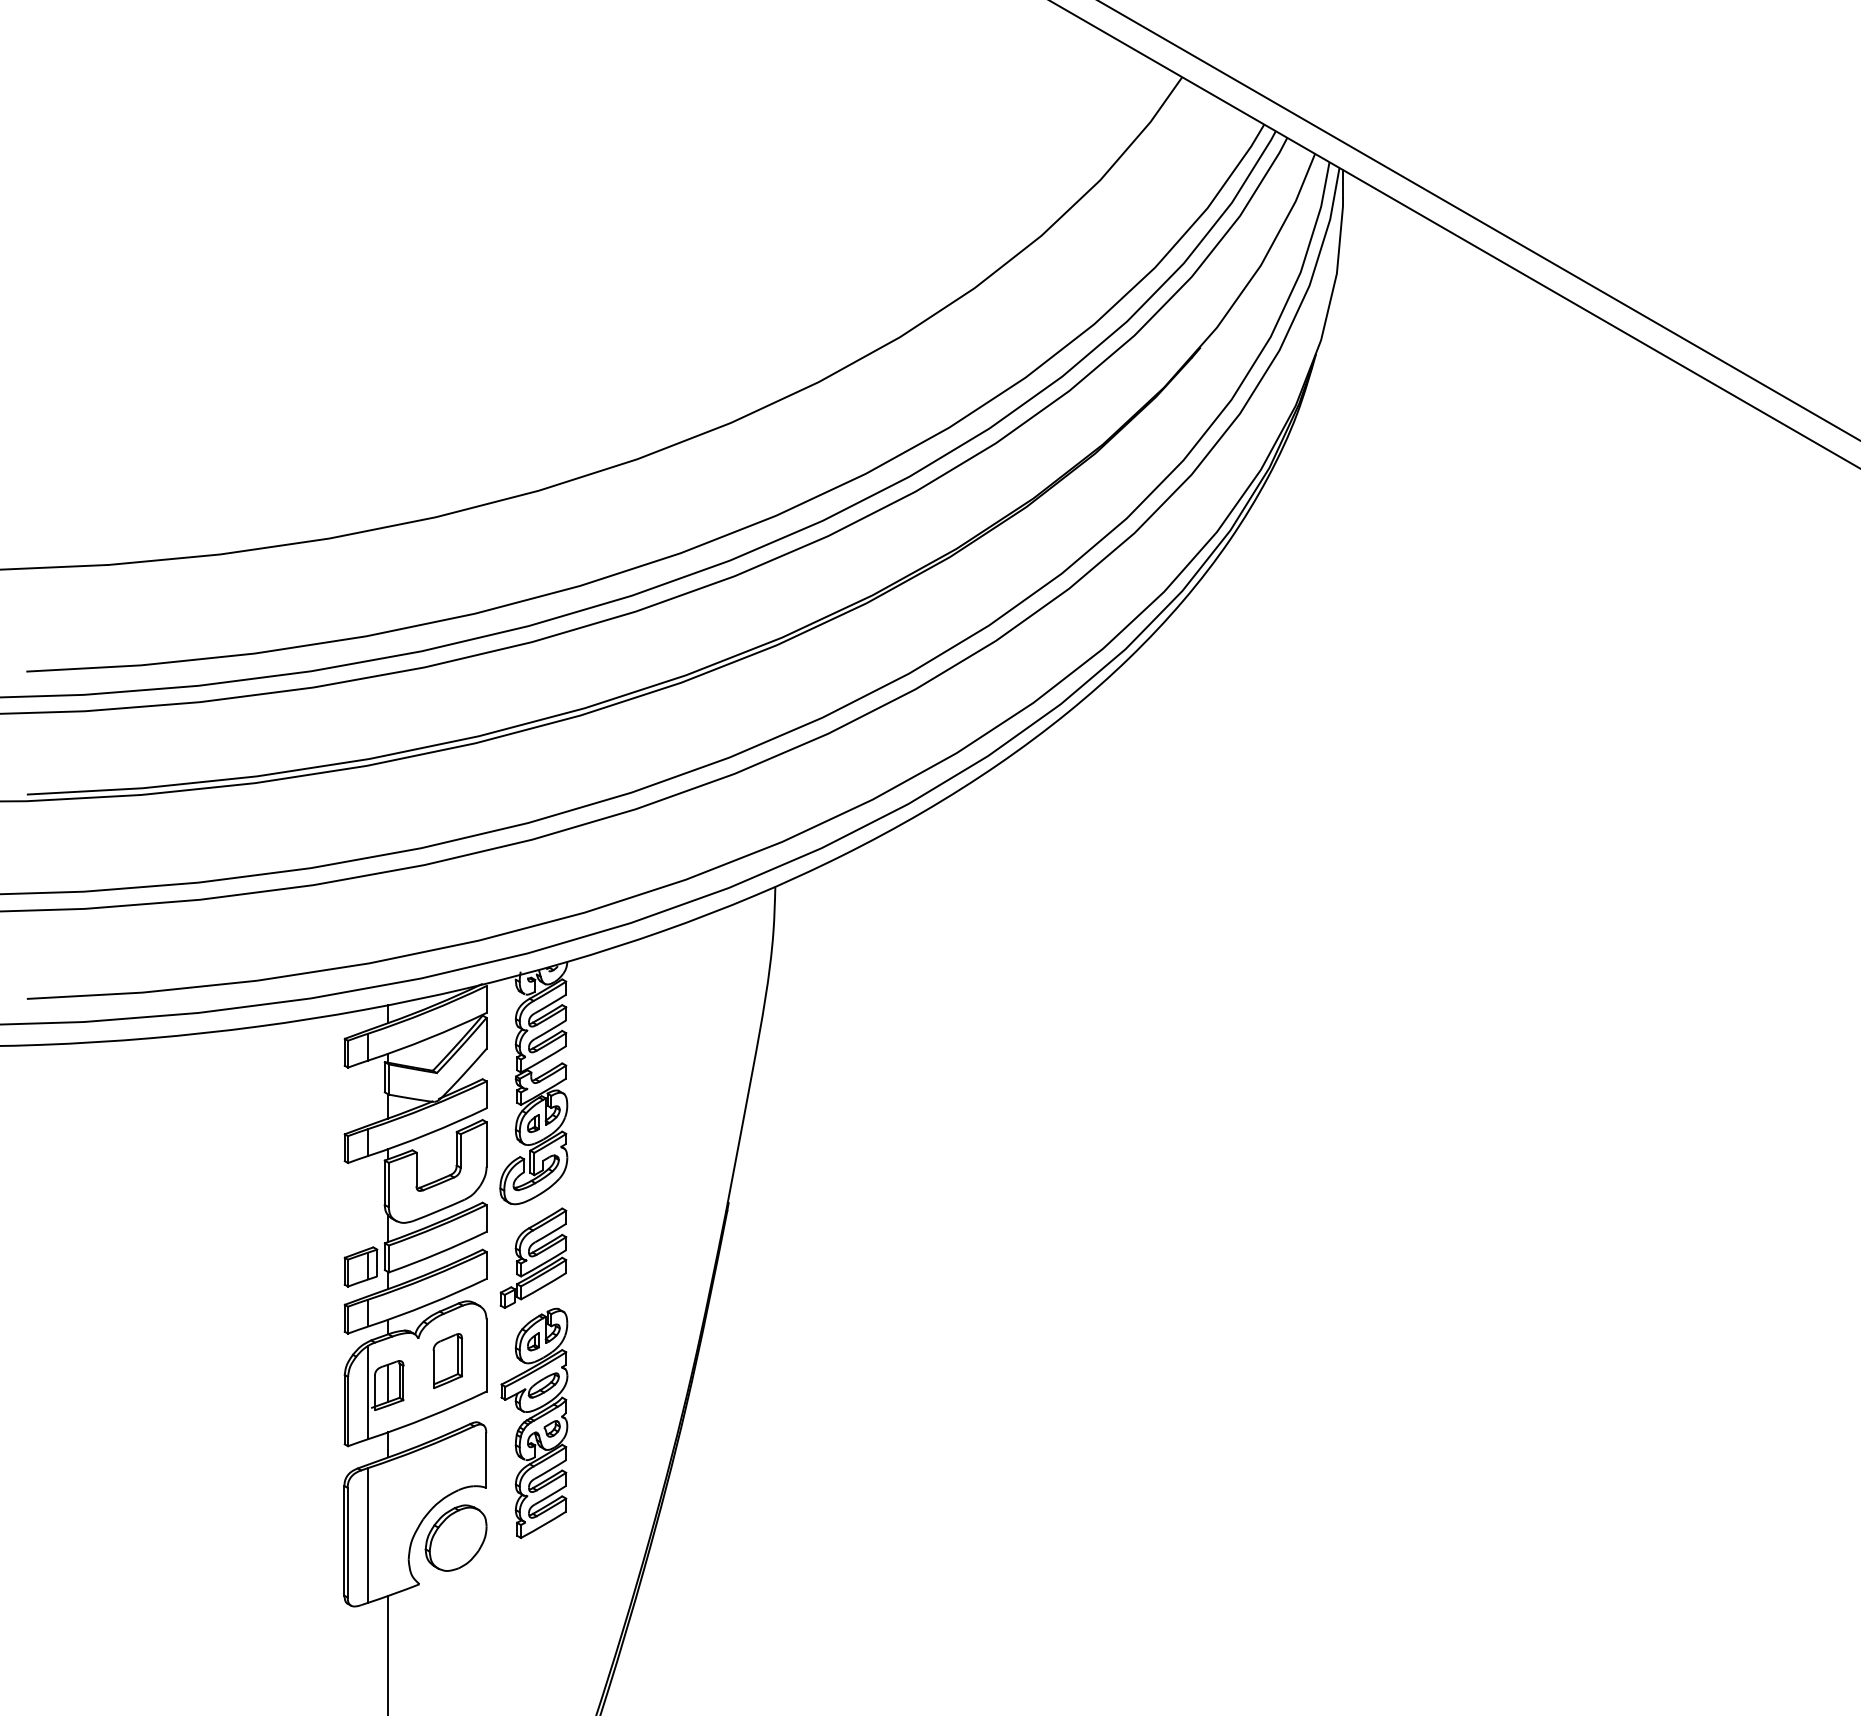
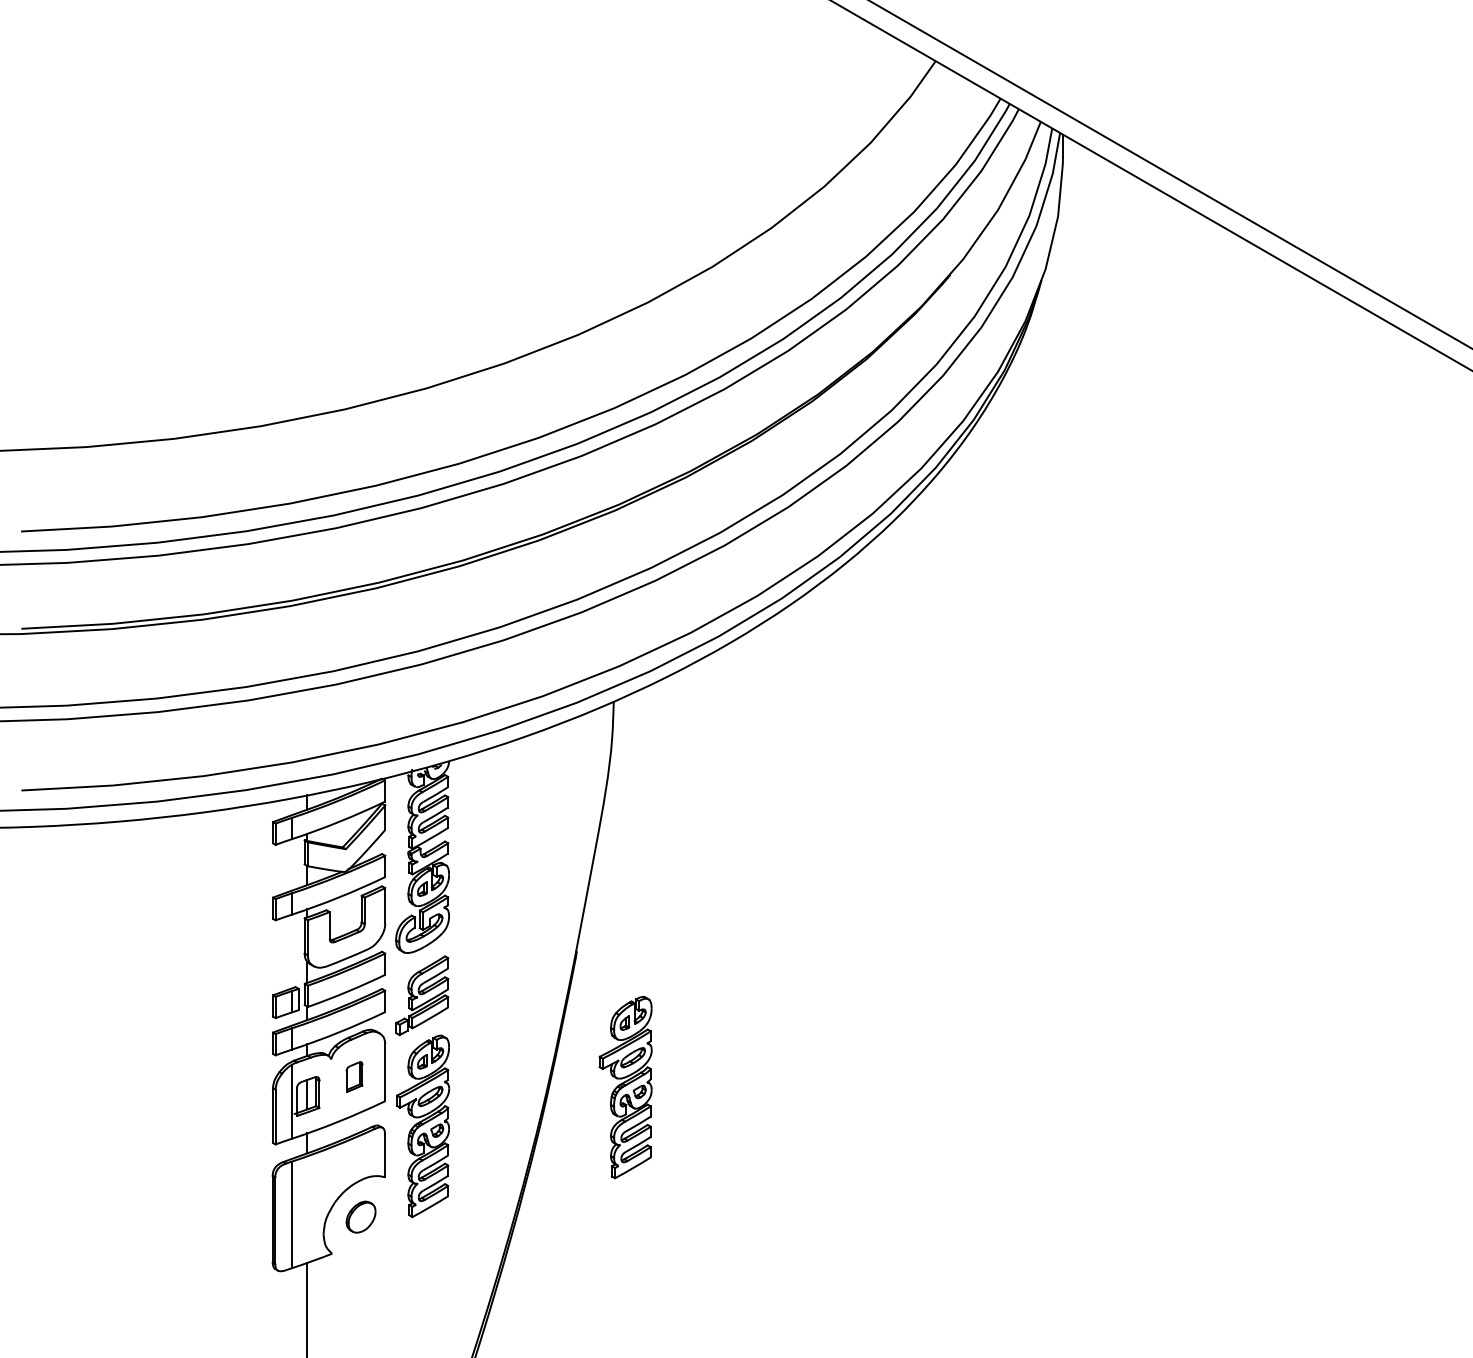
part: (447, 1360) -> (354, 1076), size x0.7
part: (790, 1373) -> (625, 1086), added
part: (455, 1537) -> (360, 1216), size x0.6

